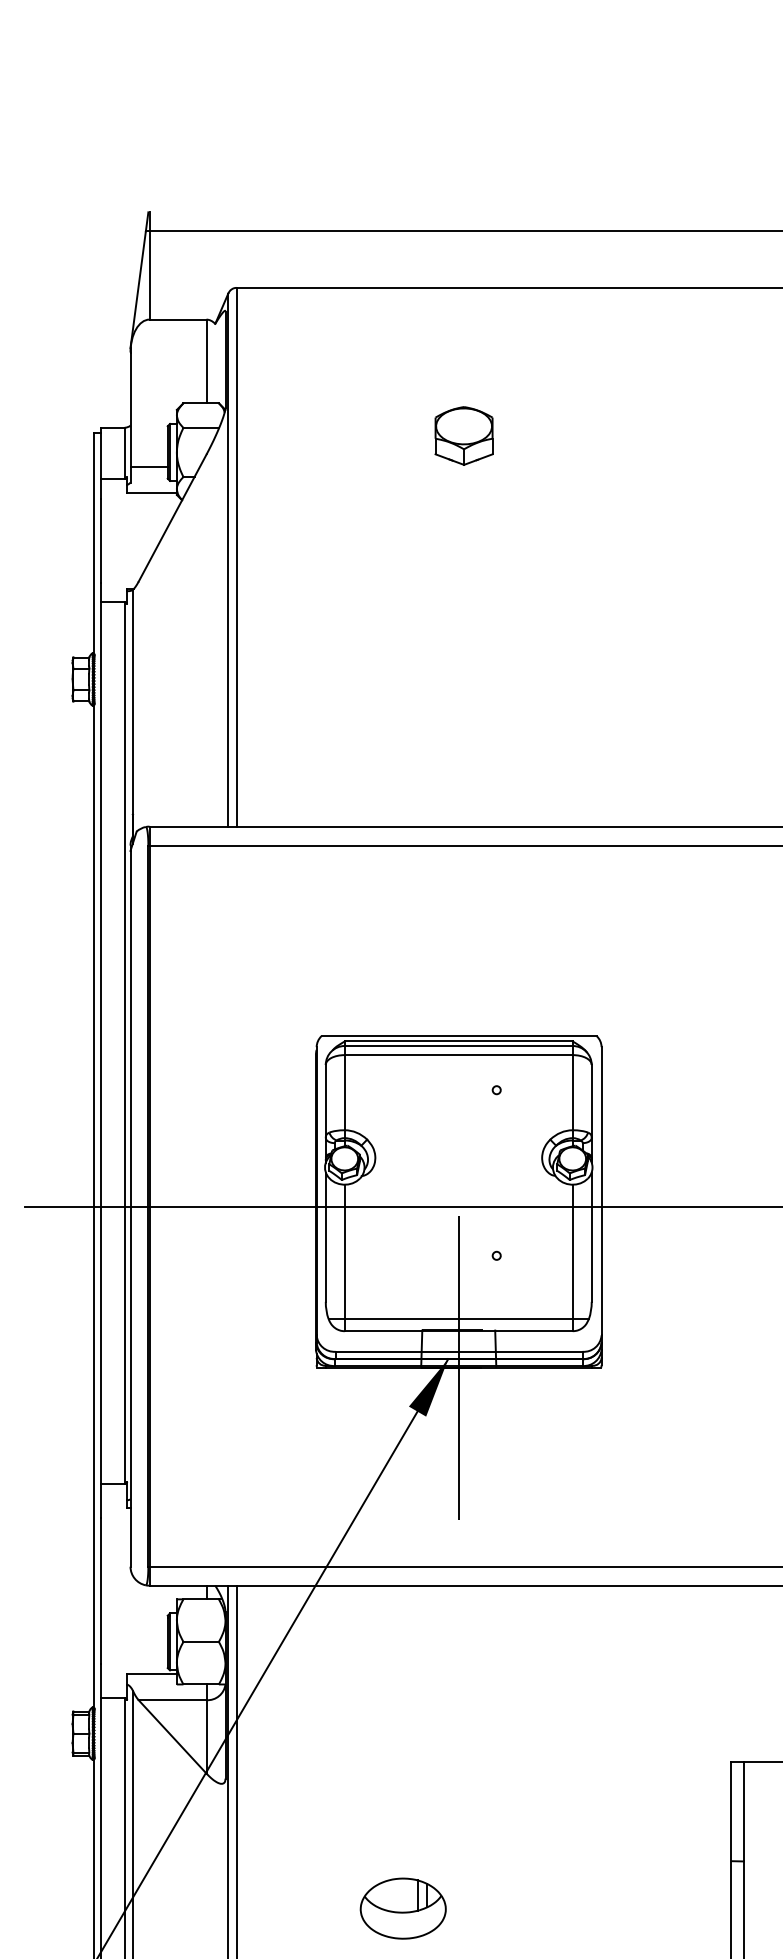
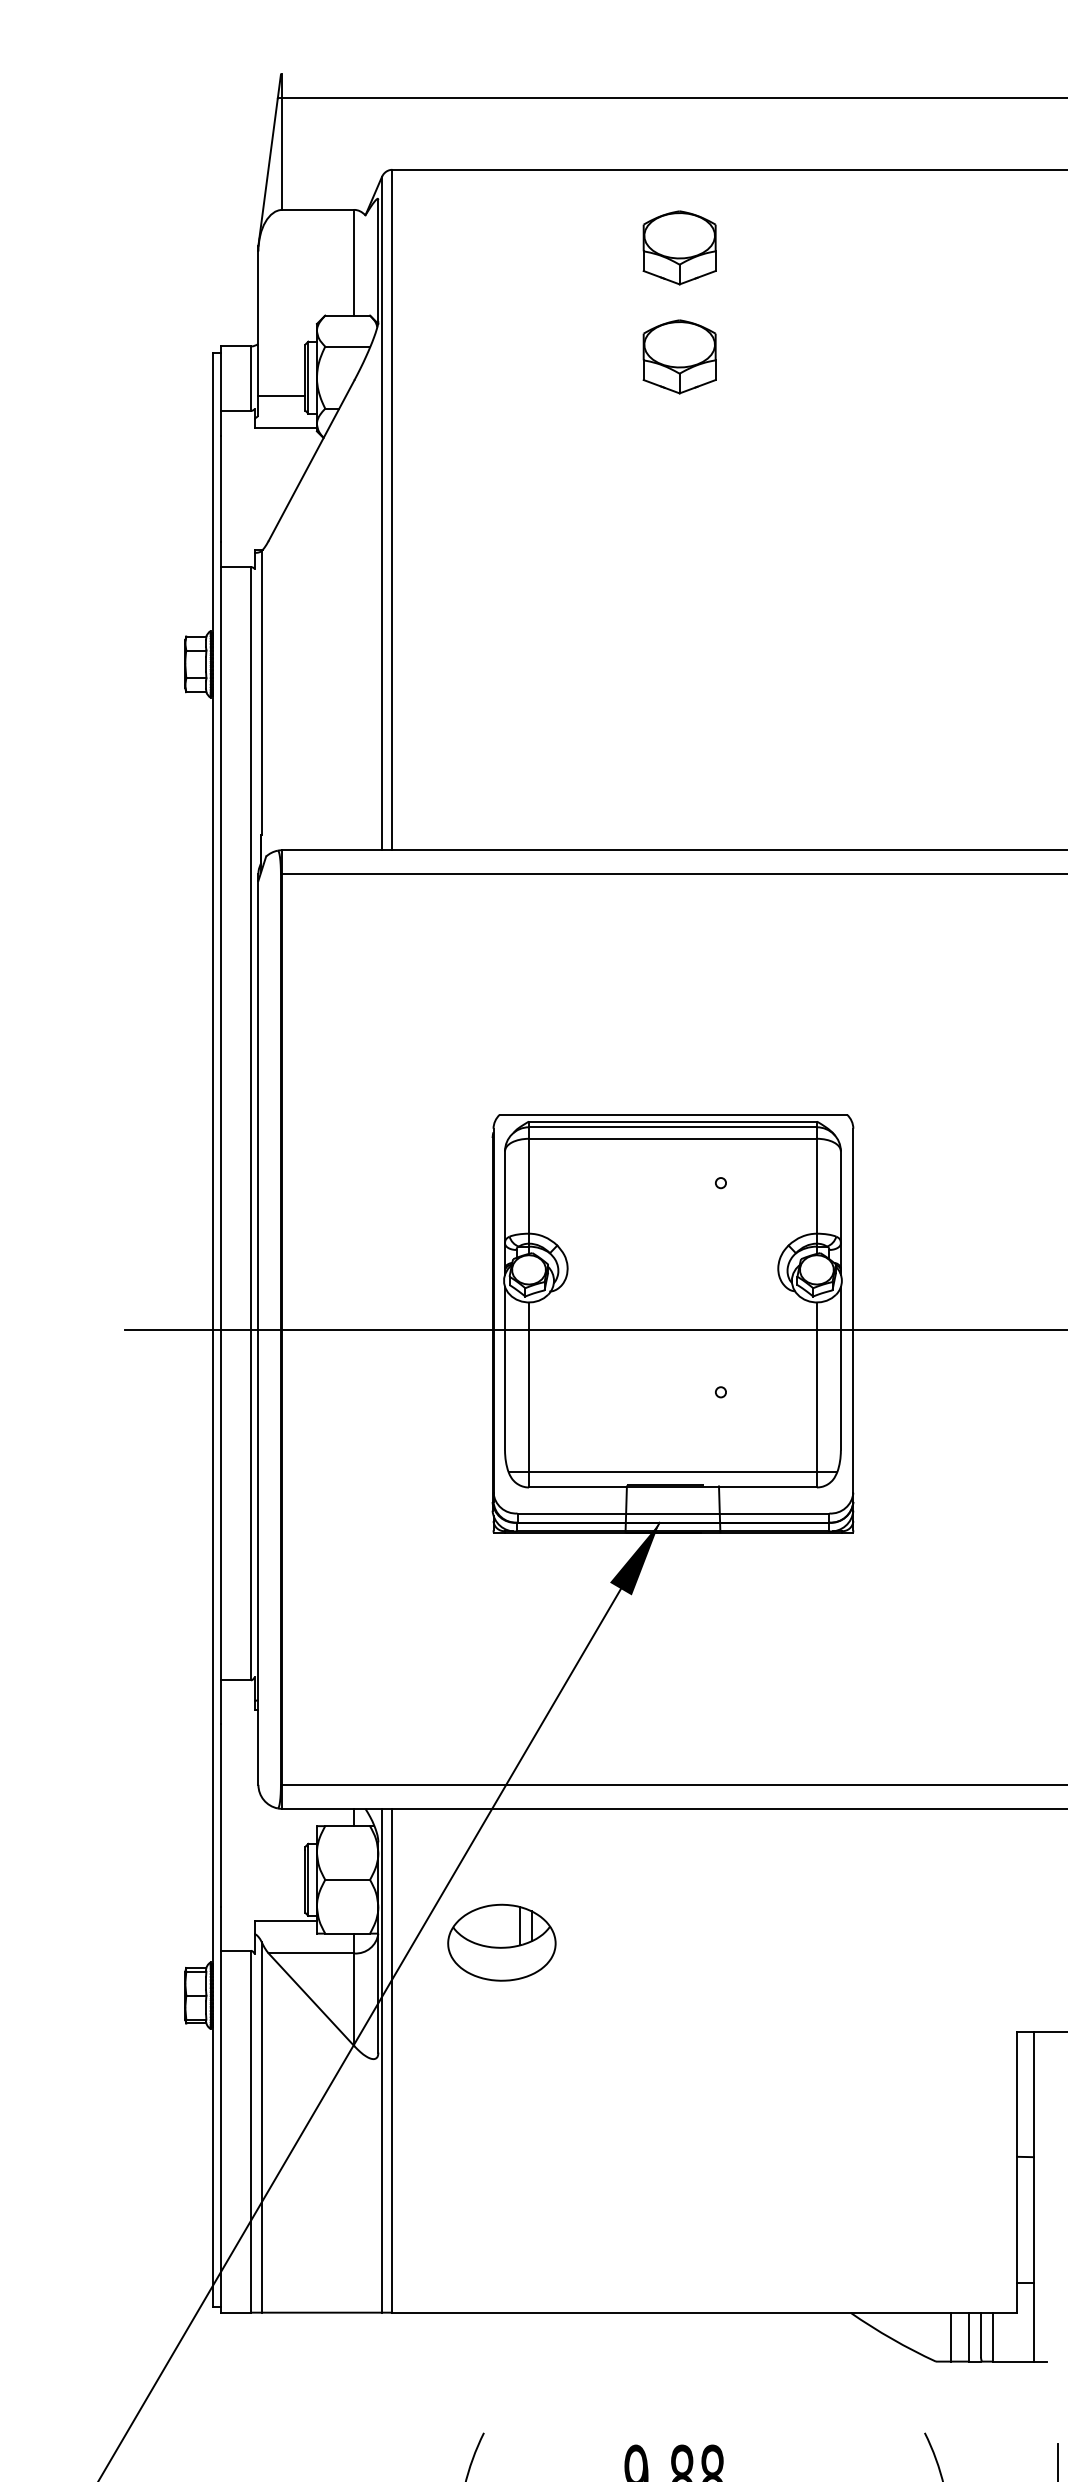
part: (463, 349) -> (679, 247), added
line: (458, 1348) -> (672, 1509), removed
part: (402, 1908) -> (501, 1942), moved

